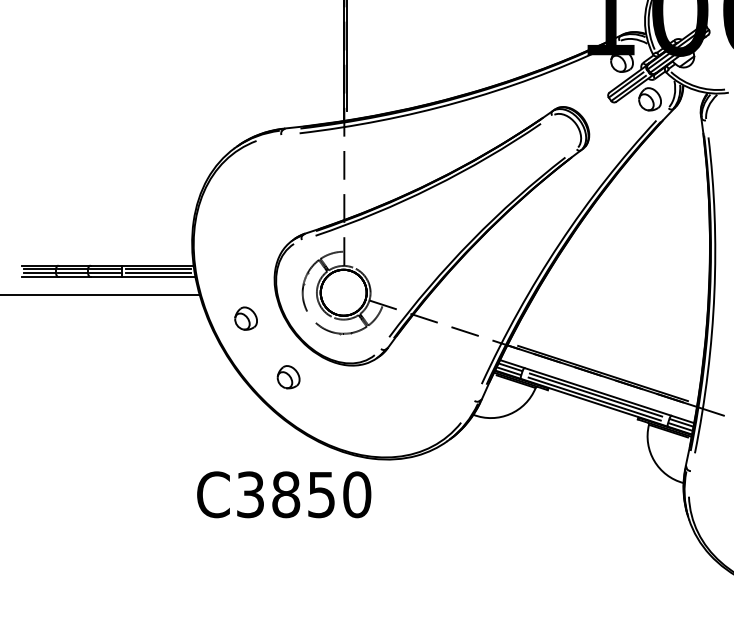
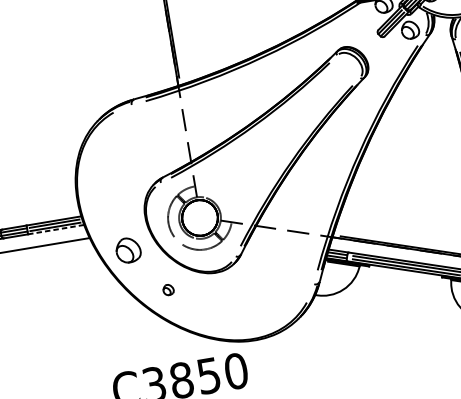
line: (158, 277) -> (55, 230), solid -> dashed
part: (245, 318) -> (127, 250), size x1.4
part: (288, 377) -> (168, 290), size x0.6

